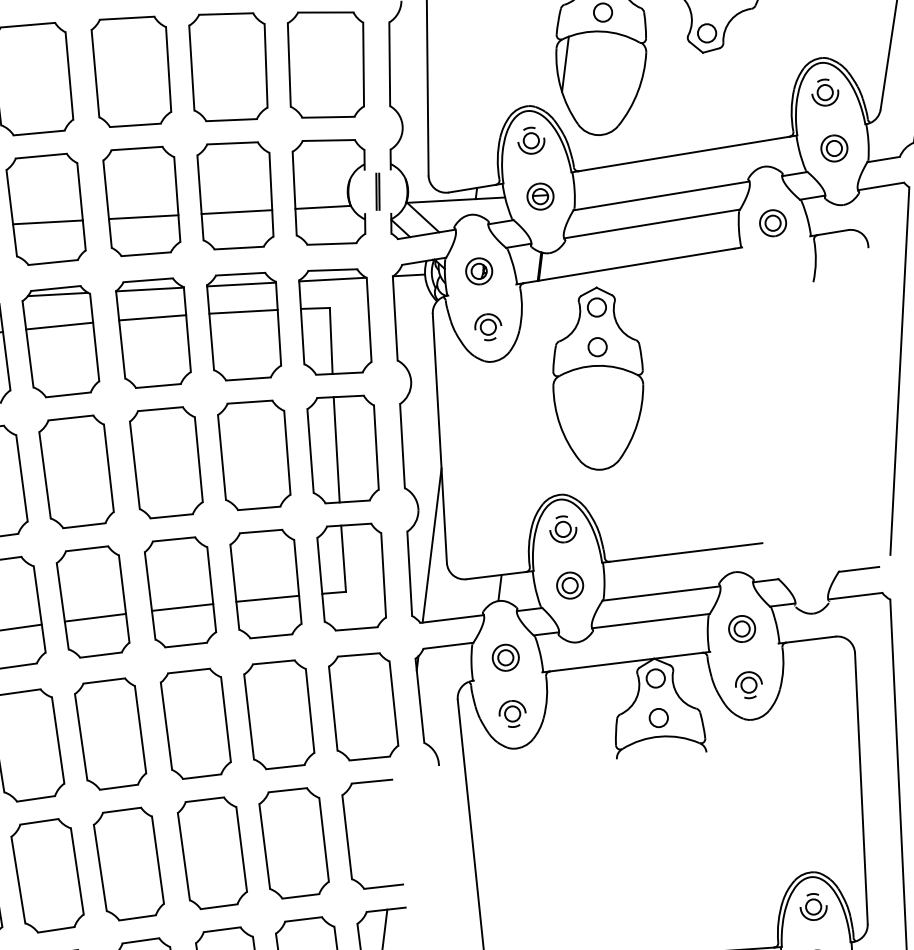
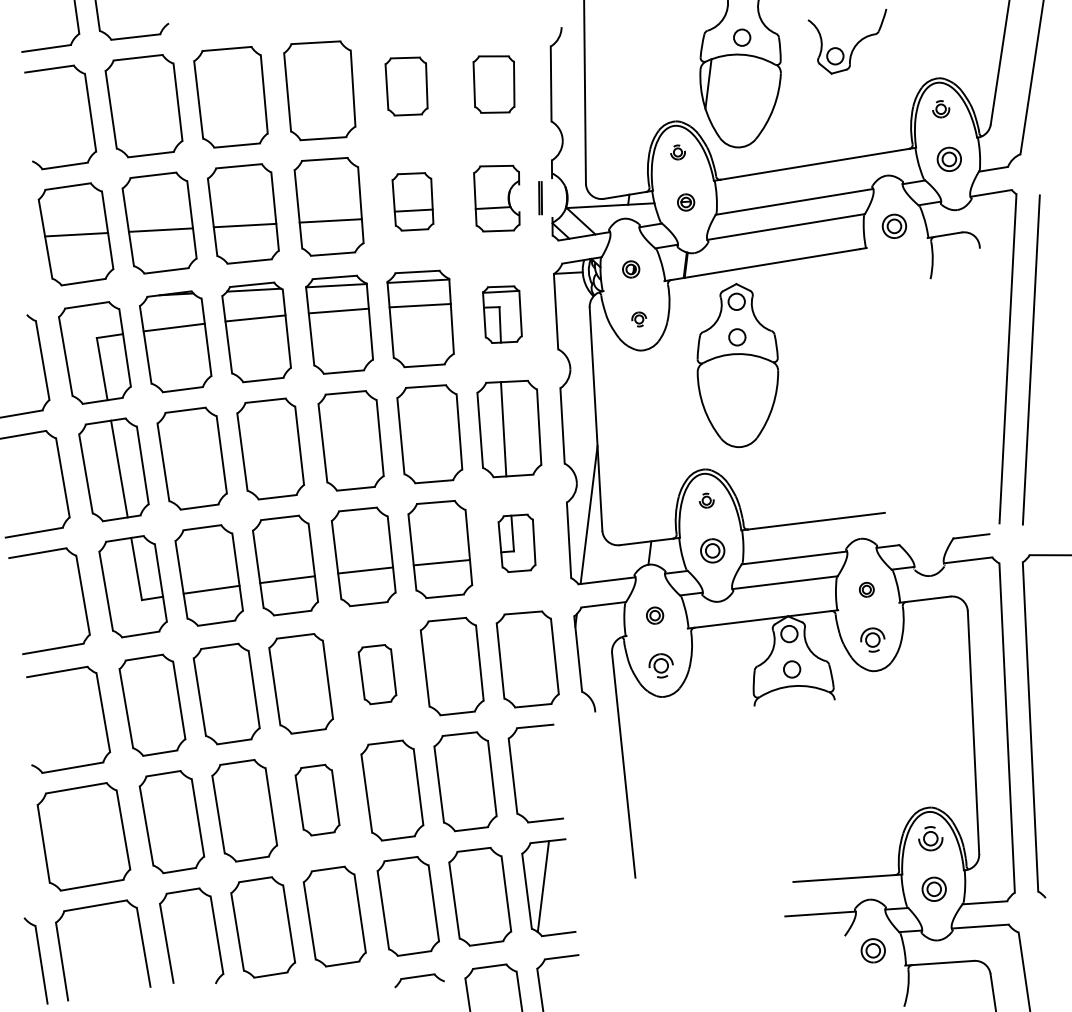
part: (325, 64) -> (493, 84), size x0.6
part: (228, 67) -> (406, 86), size x0.6
part: (824, 91) -> (940, 108), size x0.7
part: (530, 140) -> (677, 152), size x0.6
part: (328, 192) -> (496, 198), size x0.7
part: (234, 195) -> (412, 201), size x0.6
part: (539, 196) -> (685, 202), size x0.7
part: (478, 271) -> (630, 269), size x0.7
part: (335, 321) -> (502, 314), size x0.6
part: (487, 327) -> (638, 319), size x0.6
part: (563, 529) -> (706, 500), size x0.6
part: (351, 577) -> (516, 543), size x0.6
part: (741, 628) -> (866, 589), size x0.6
part: (505, 657) -> (654, 615), size x0.7
part: (195, 723) -> (377, 674), size x0.6
part: (128, 863) -> (317, 799), size x0.7

